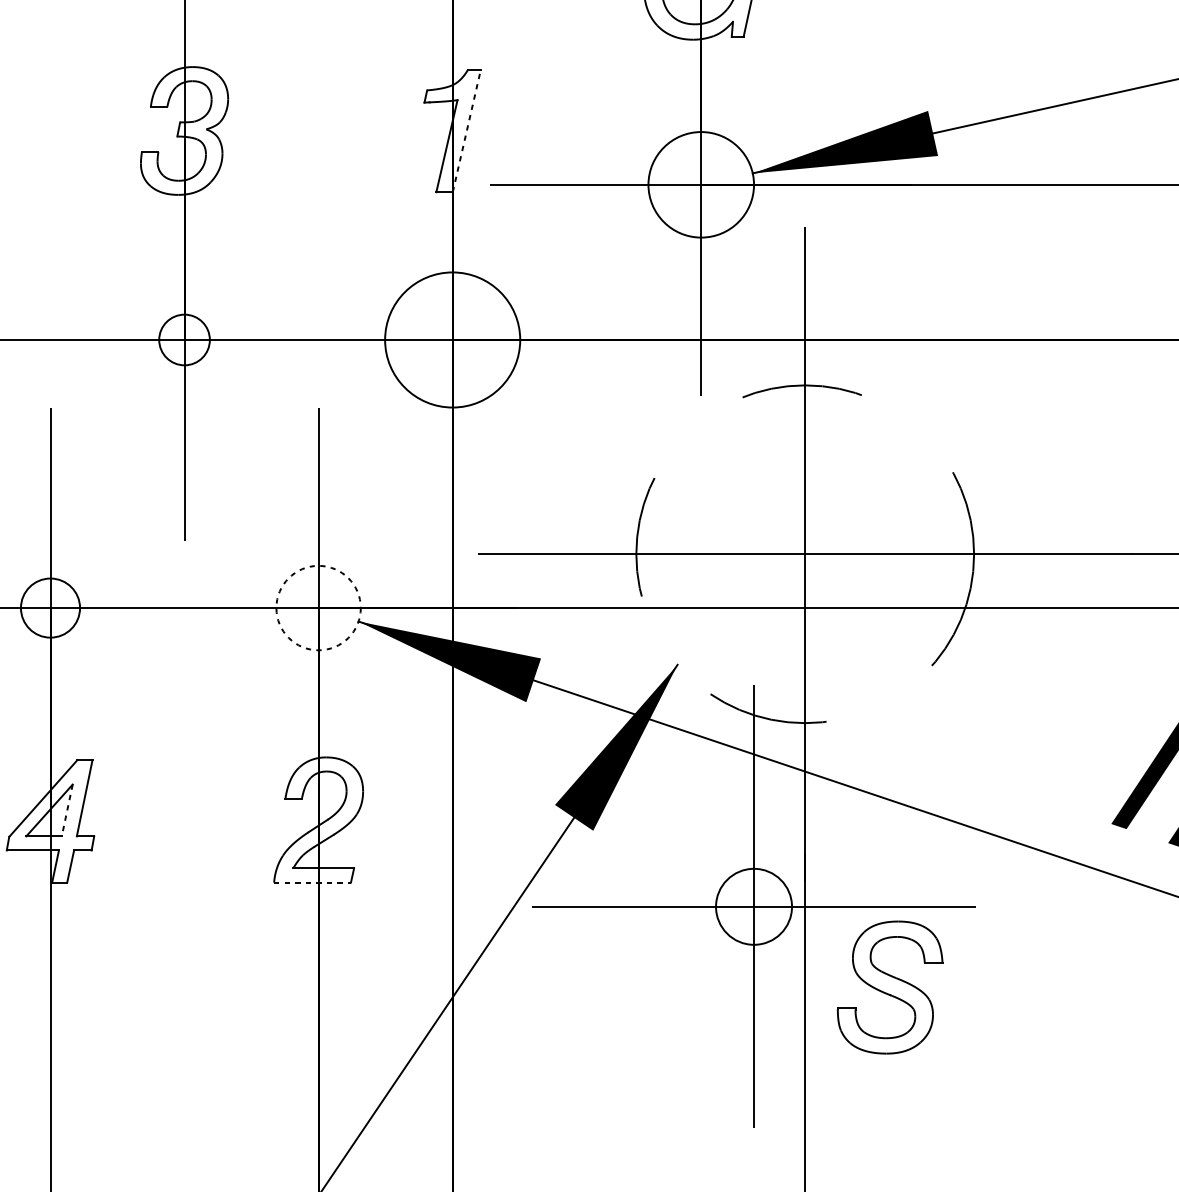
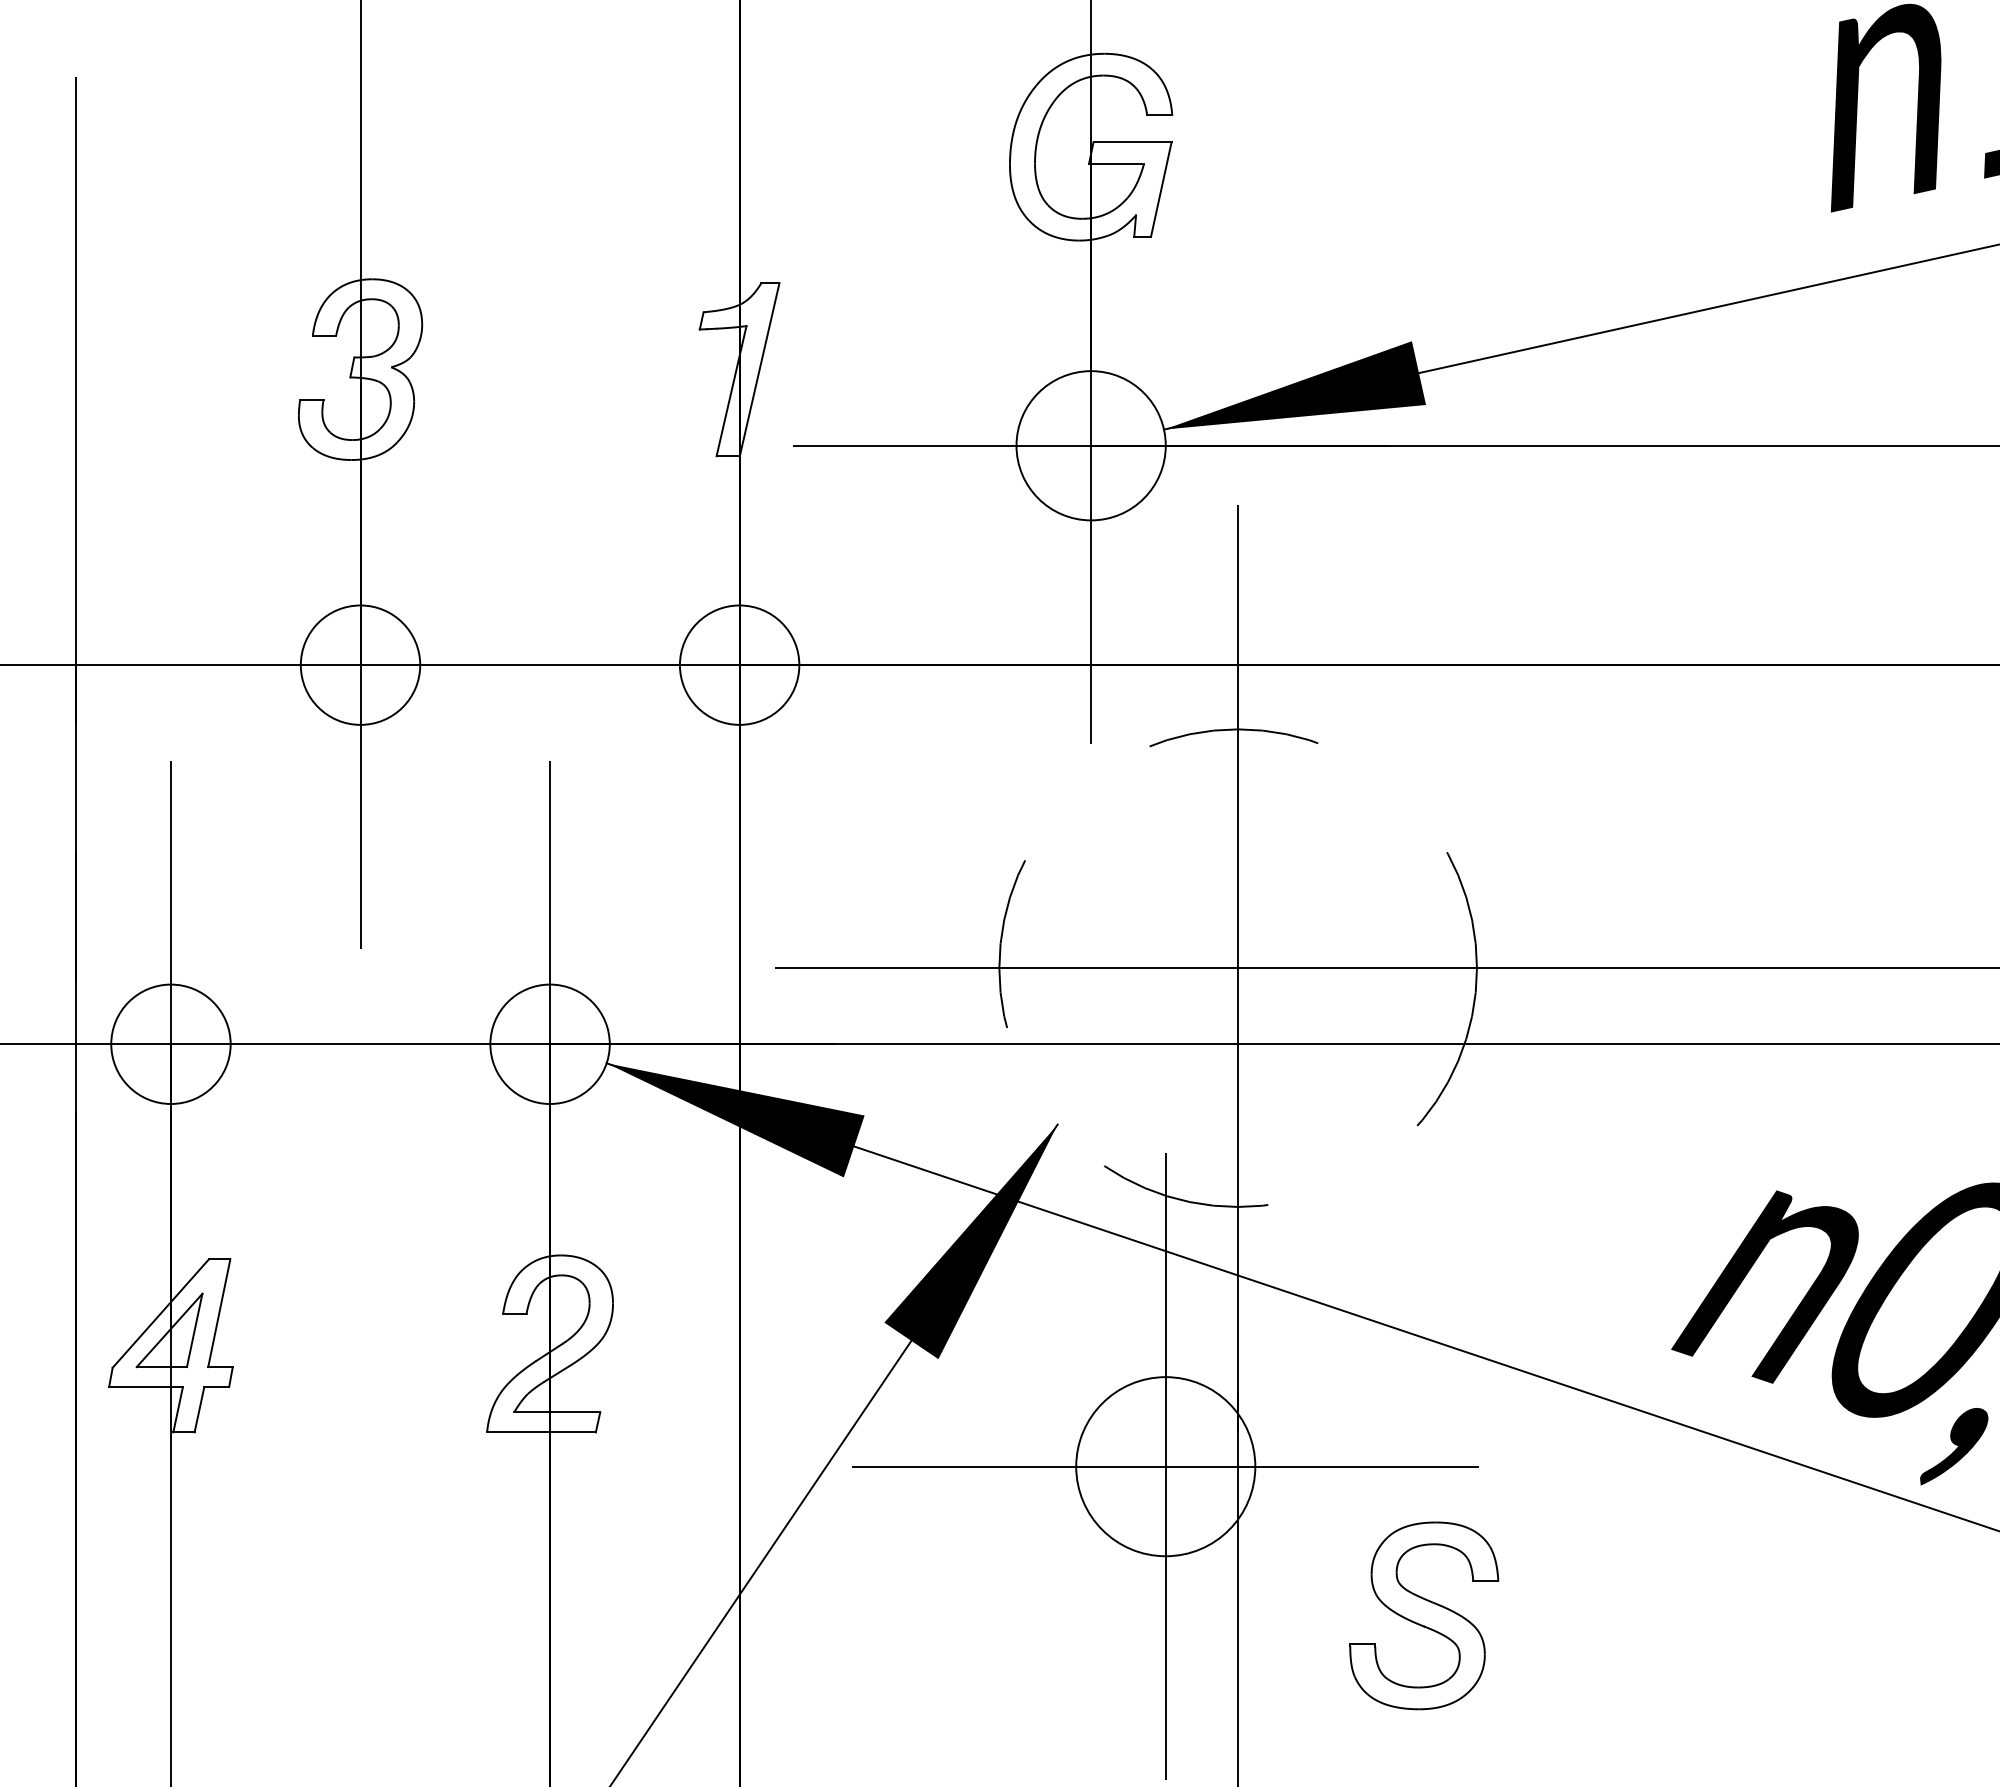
line: (466, 130) -> (759, 369), dashed -> solid
circle: (184, 339) -> (360, 664), size x1.67
circle: (452, 339) -> (739, 664), size x0.62
circle: (50, 608) -> (170, 1044), size x1.43
circle: (318, 608) -> (549, 1044), dashed -> solid
line: (67, 810) -> (194, 1330), dashed -> solid
line: (313, 882) -> (542, 1432), dashed -> solid
circle: (753, 906) -> (1165, 1466), size x1.67
part: (890, 987) -> (1424, 1615), moved

